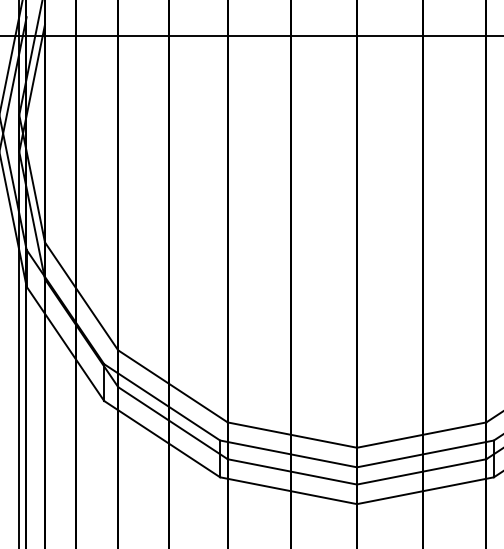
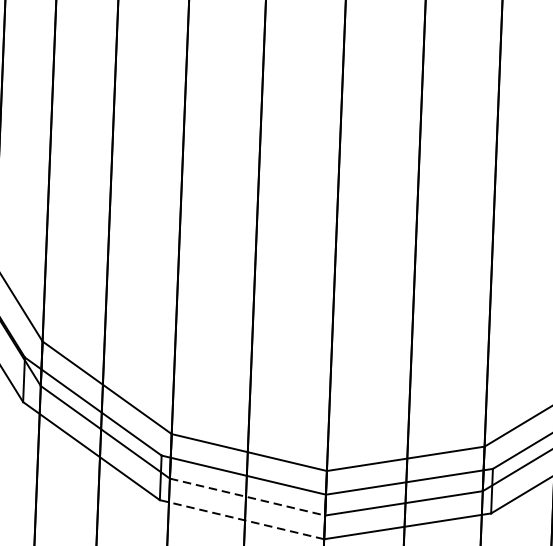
line: (292, 471) -> (247, 496), solid -> dashed
line: (288, 490) -> (241, 519), solid -> dashed

